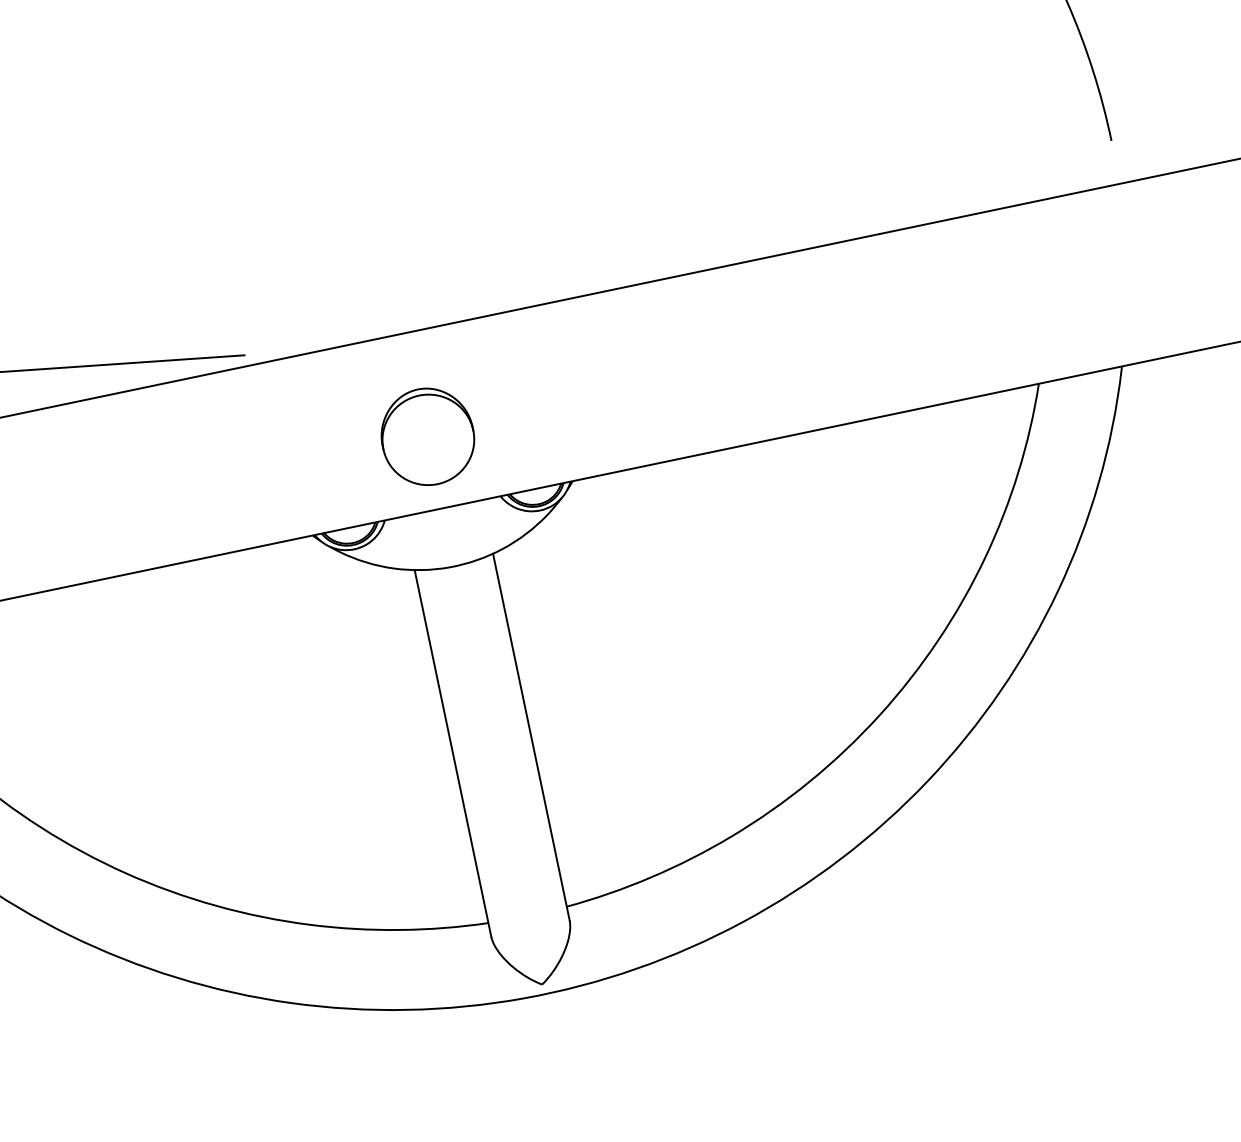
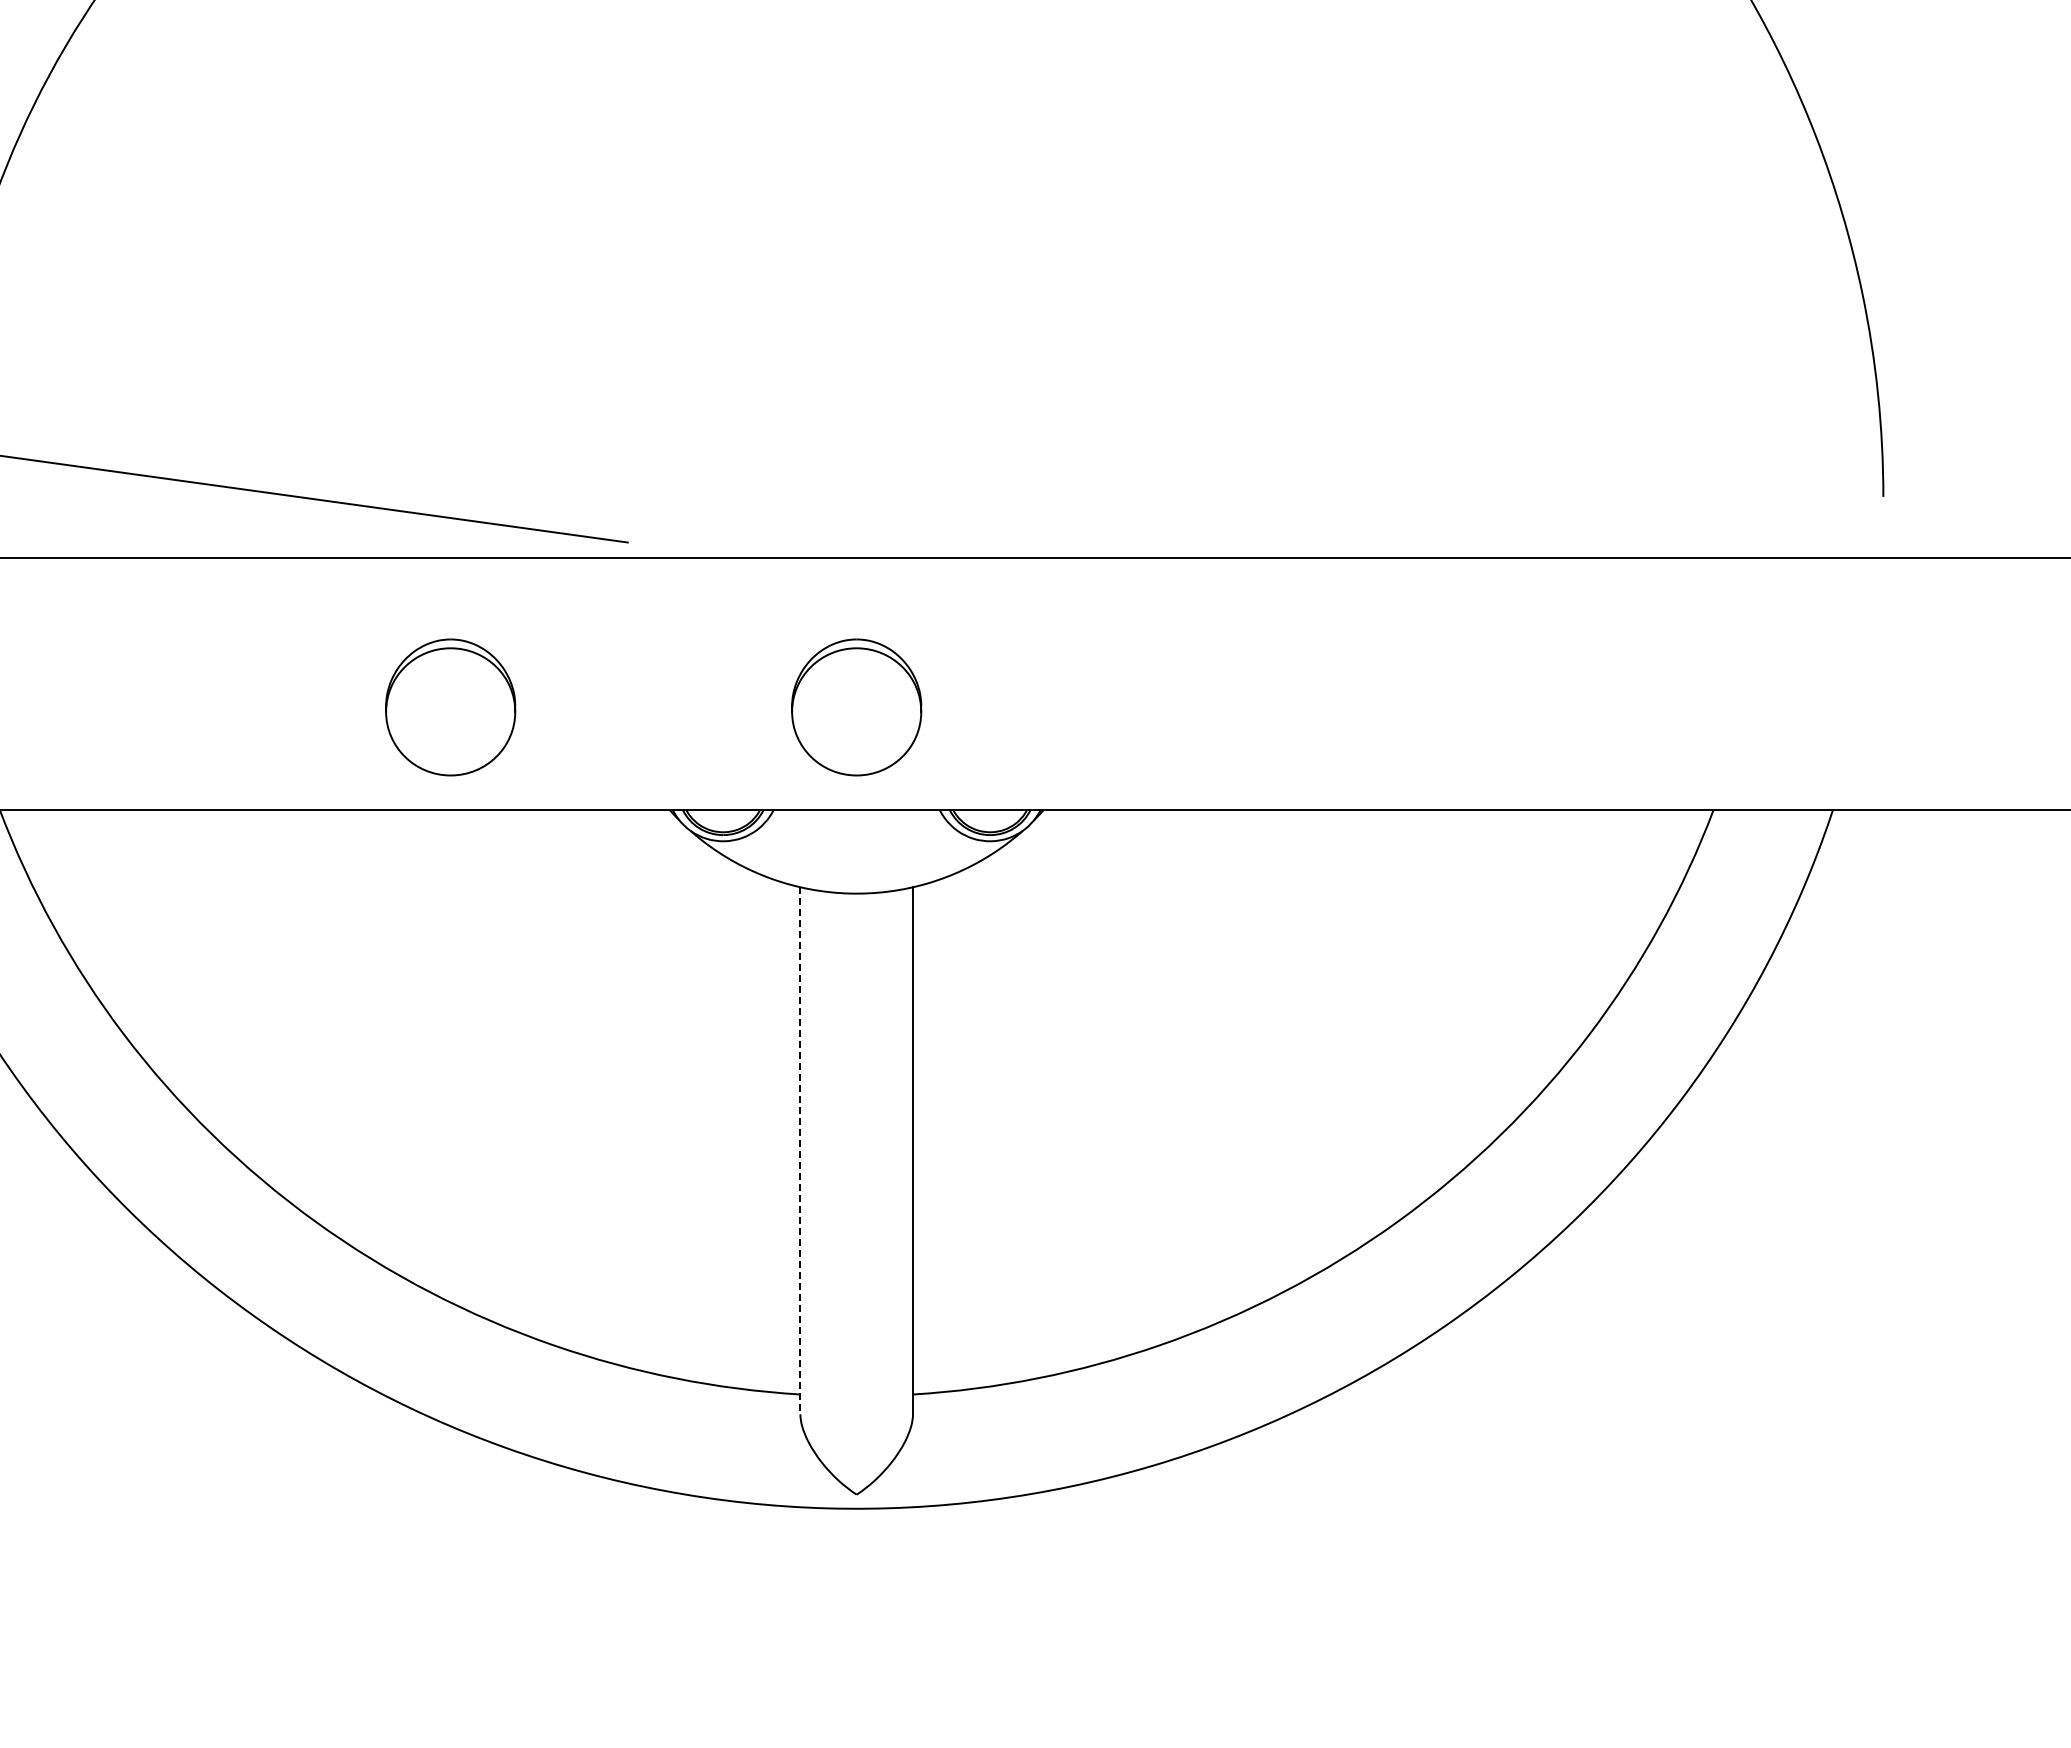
part: (145, 495) -> (450, 707), added
line: (453, 753) -> (800, 1150), solid -> dashed

